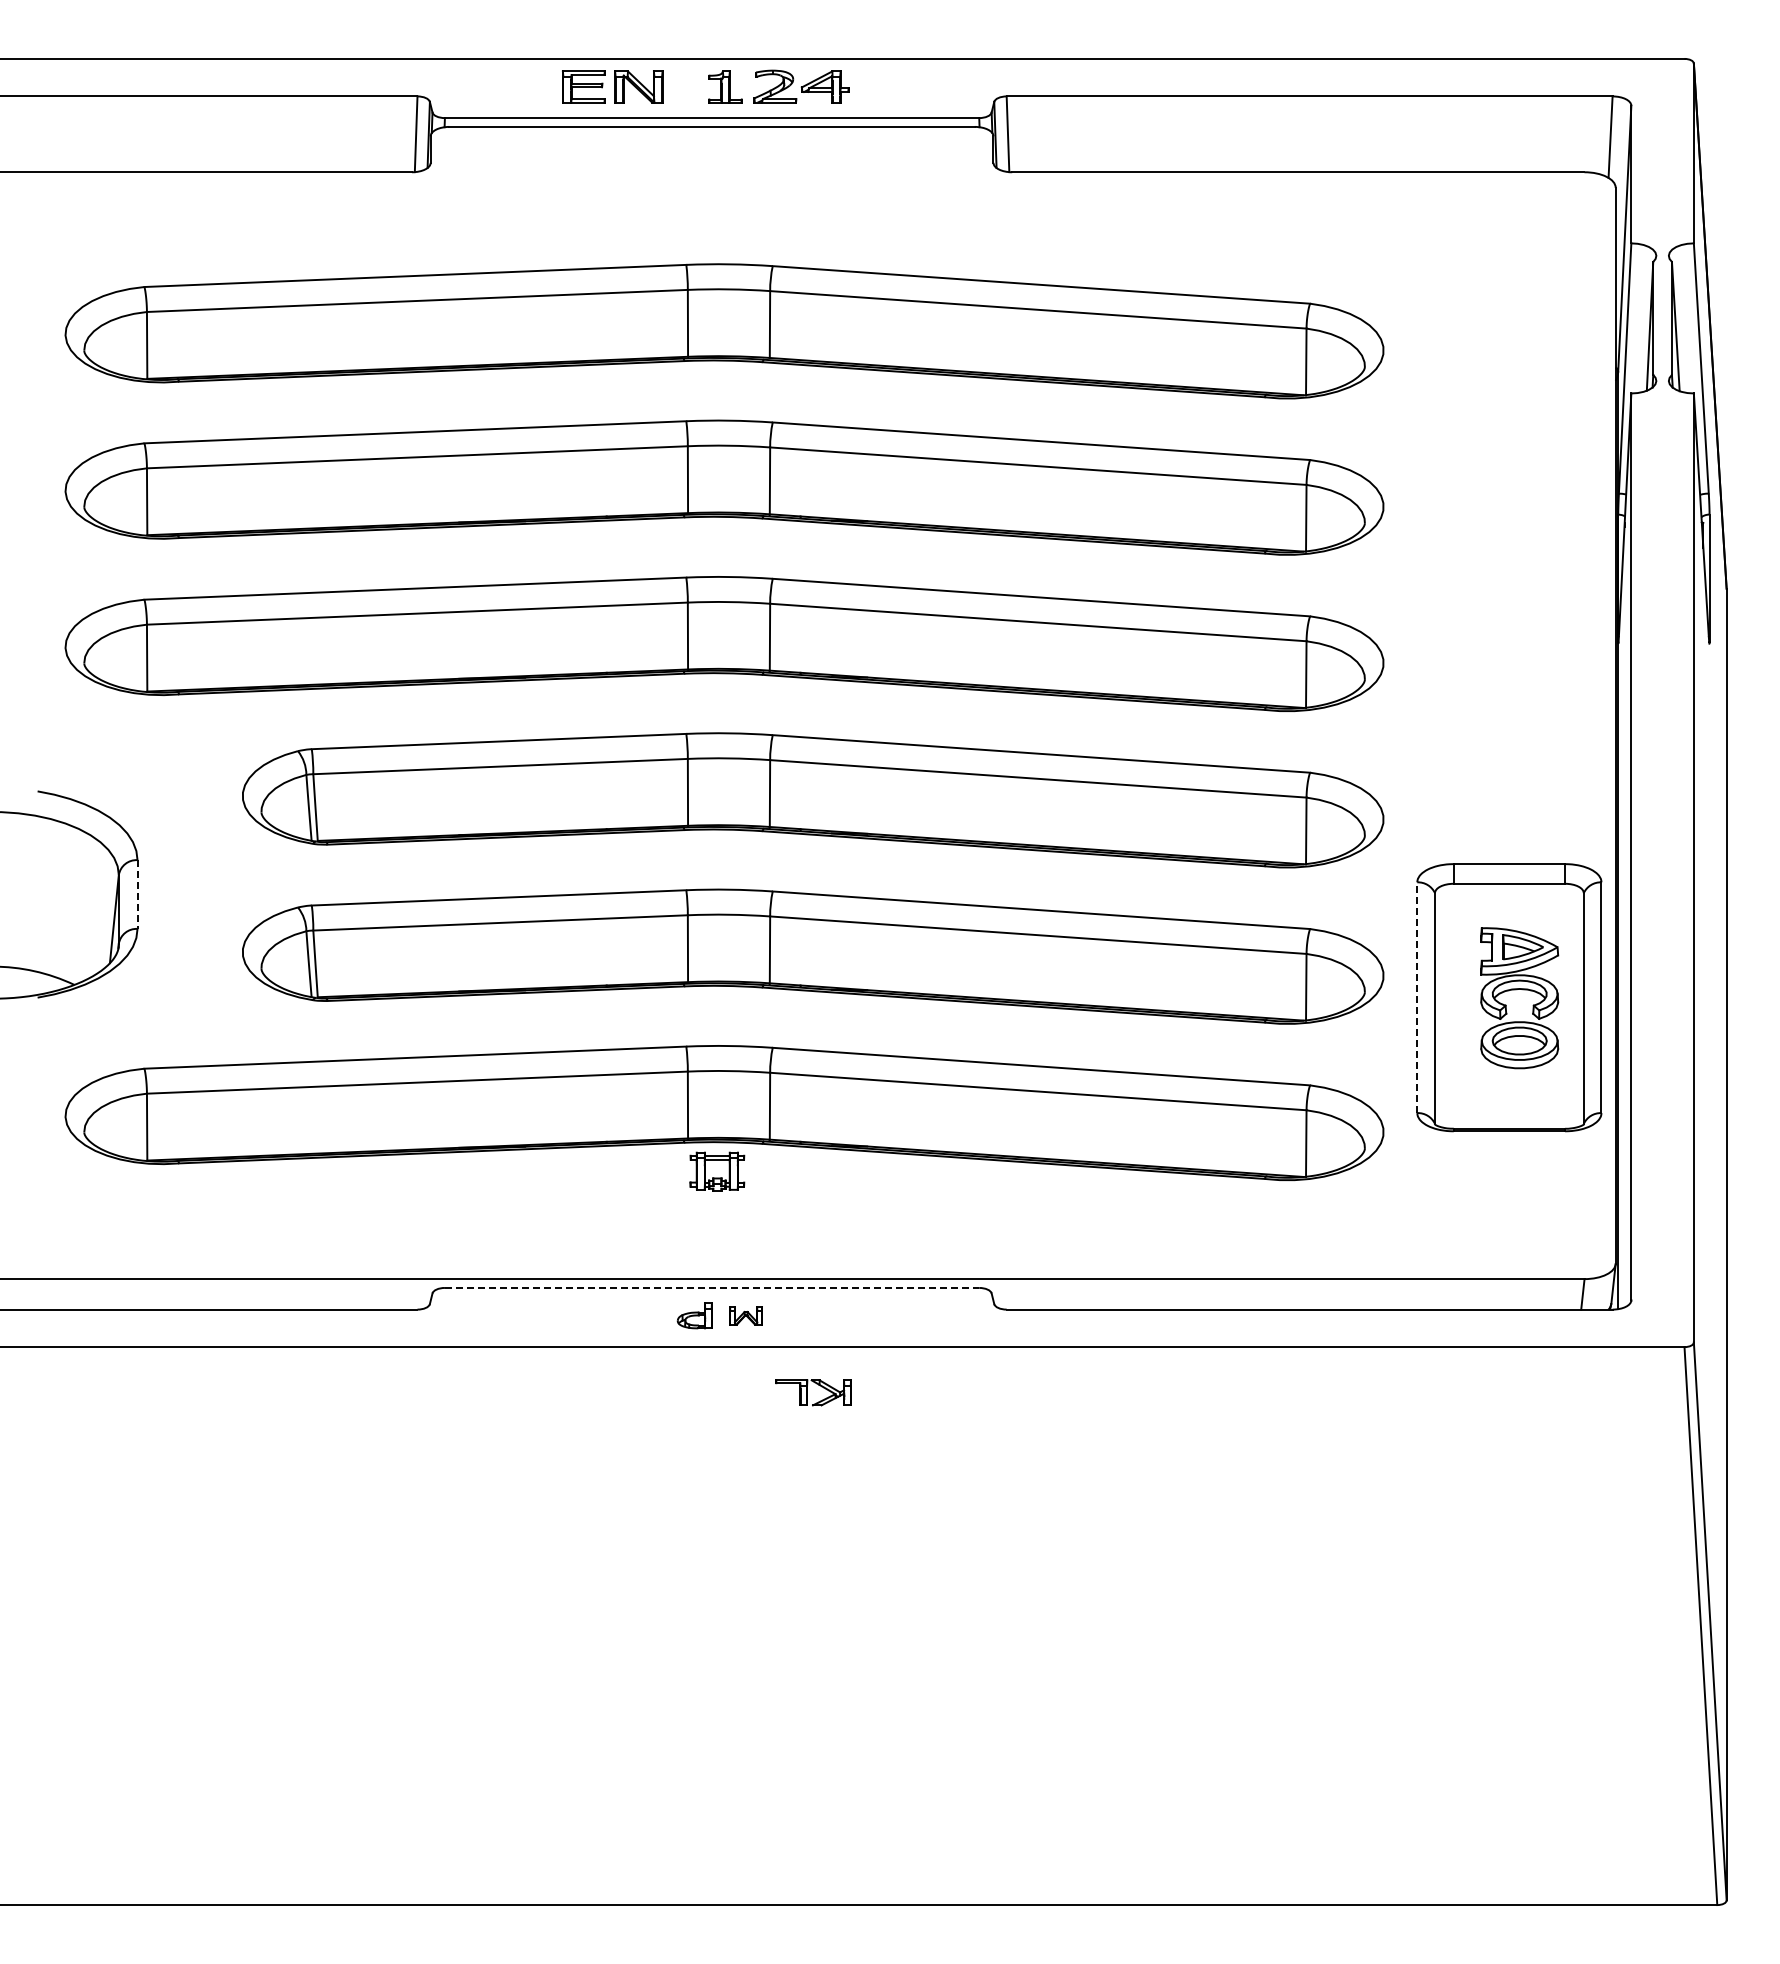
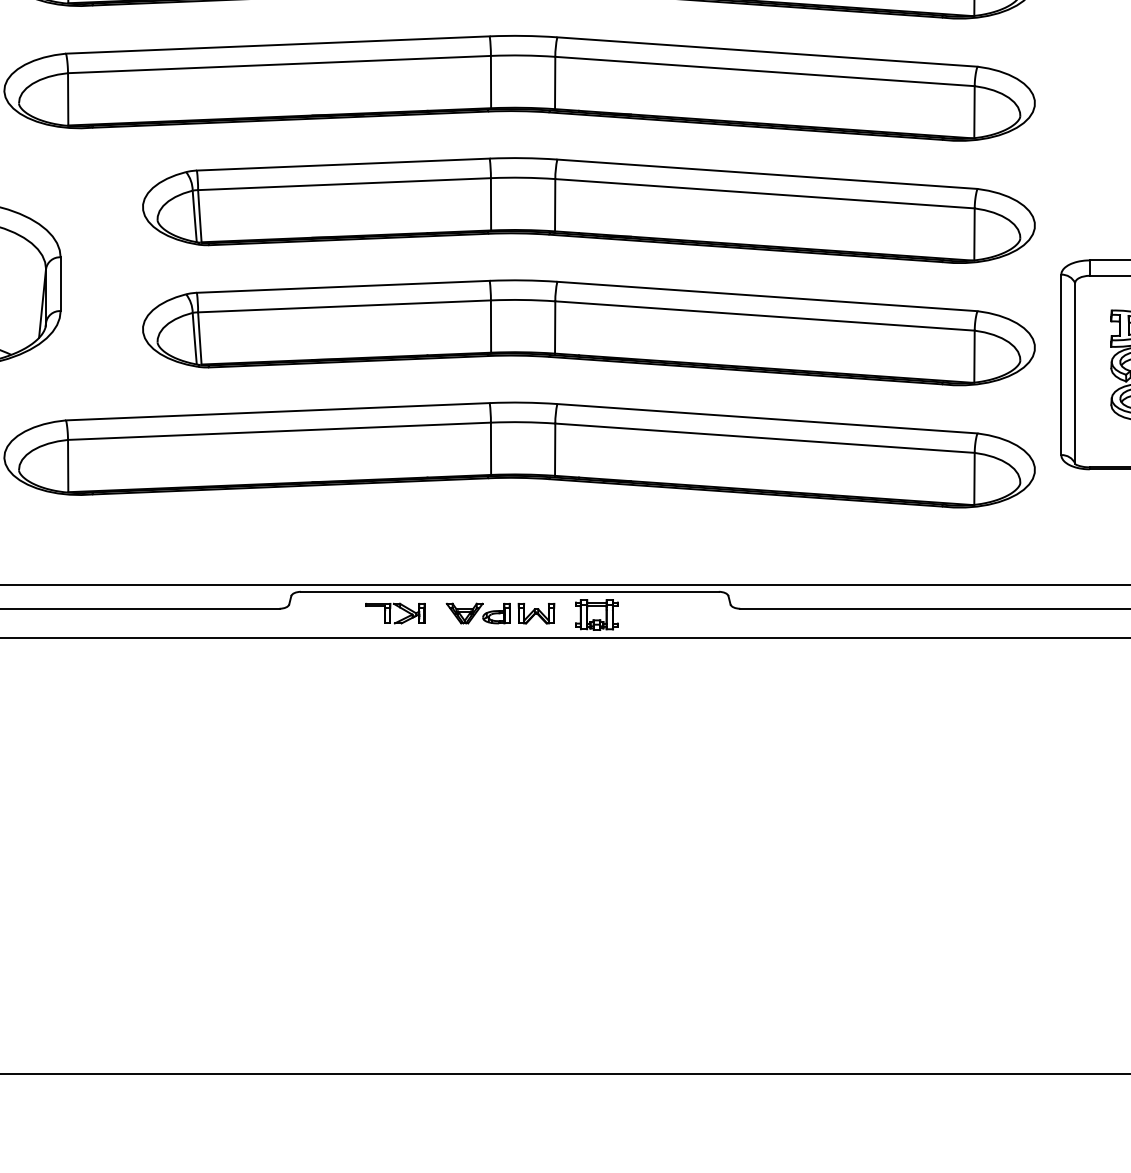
line: (137, 895) -> (60, 284), dashed -> solid
line: (1417, 997) -> (1061, 364), dashed -> solid
part: (717, 1171) -> (597, 614), moved
line: (712, 1287) -> (510, 591), dashed -> solid
part: (654, 1315) -> (464, 613), added
part: (745, 1315) -> (536, 613), size x1.43
part: (813, 1392) -> (395, 613), moved

